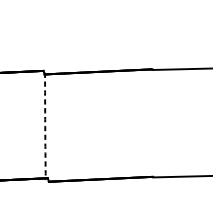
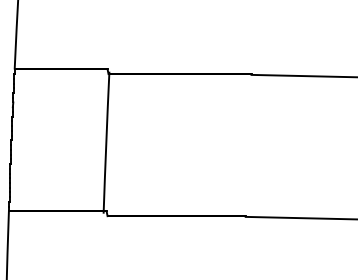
arc: (45, 126) -> (106, 142), dashed -> solid

